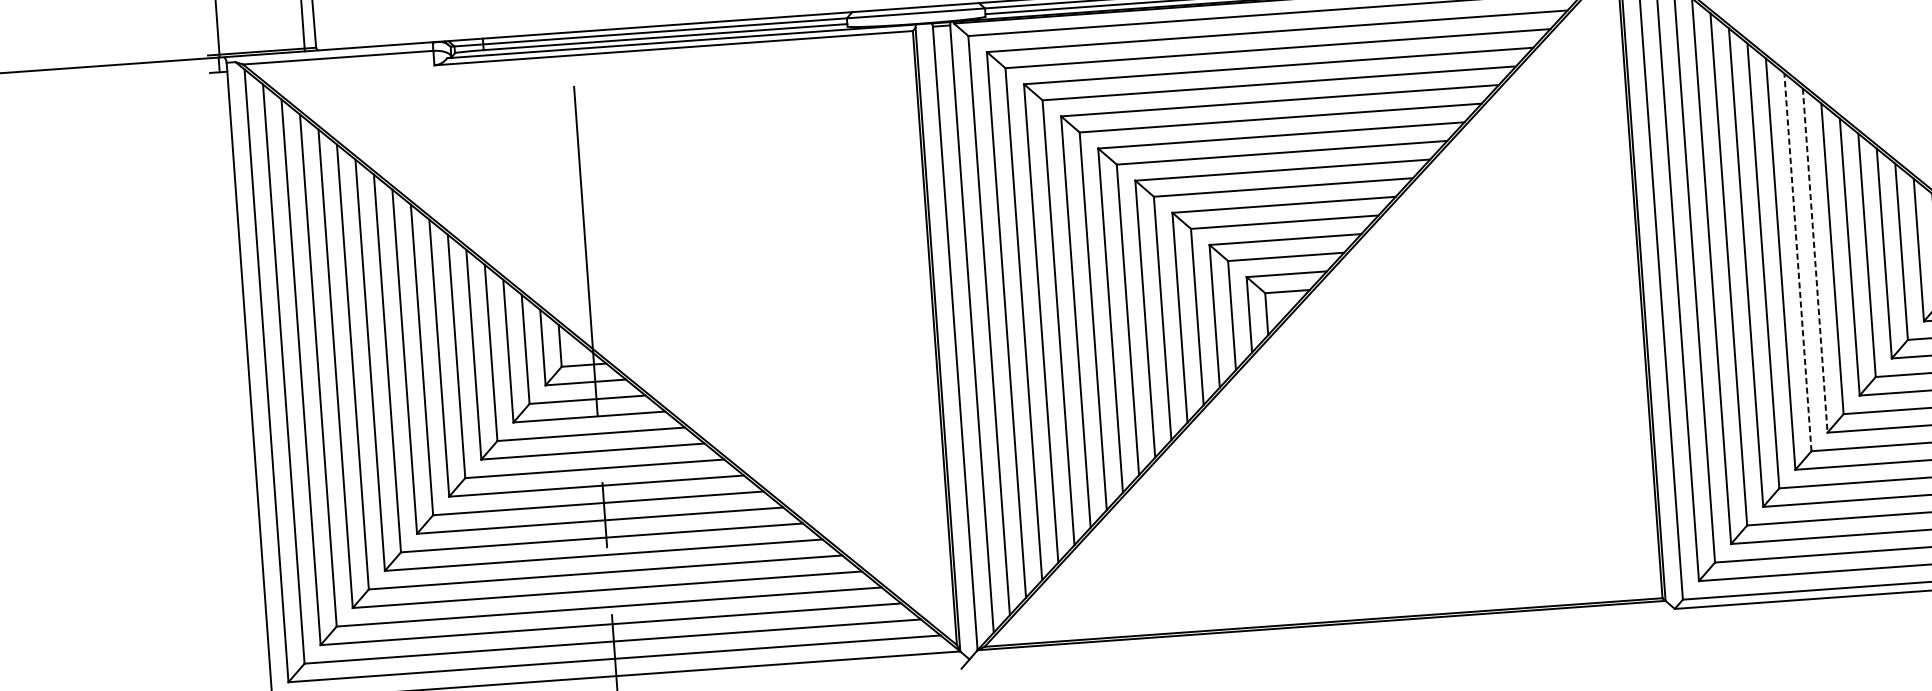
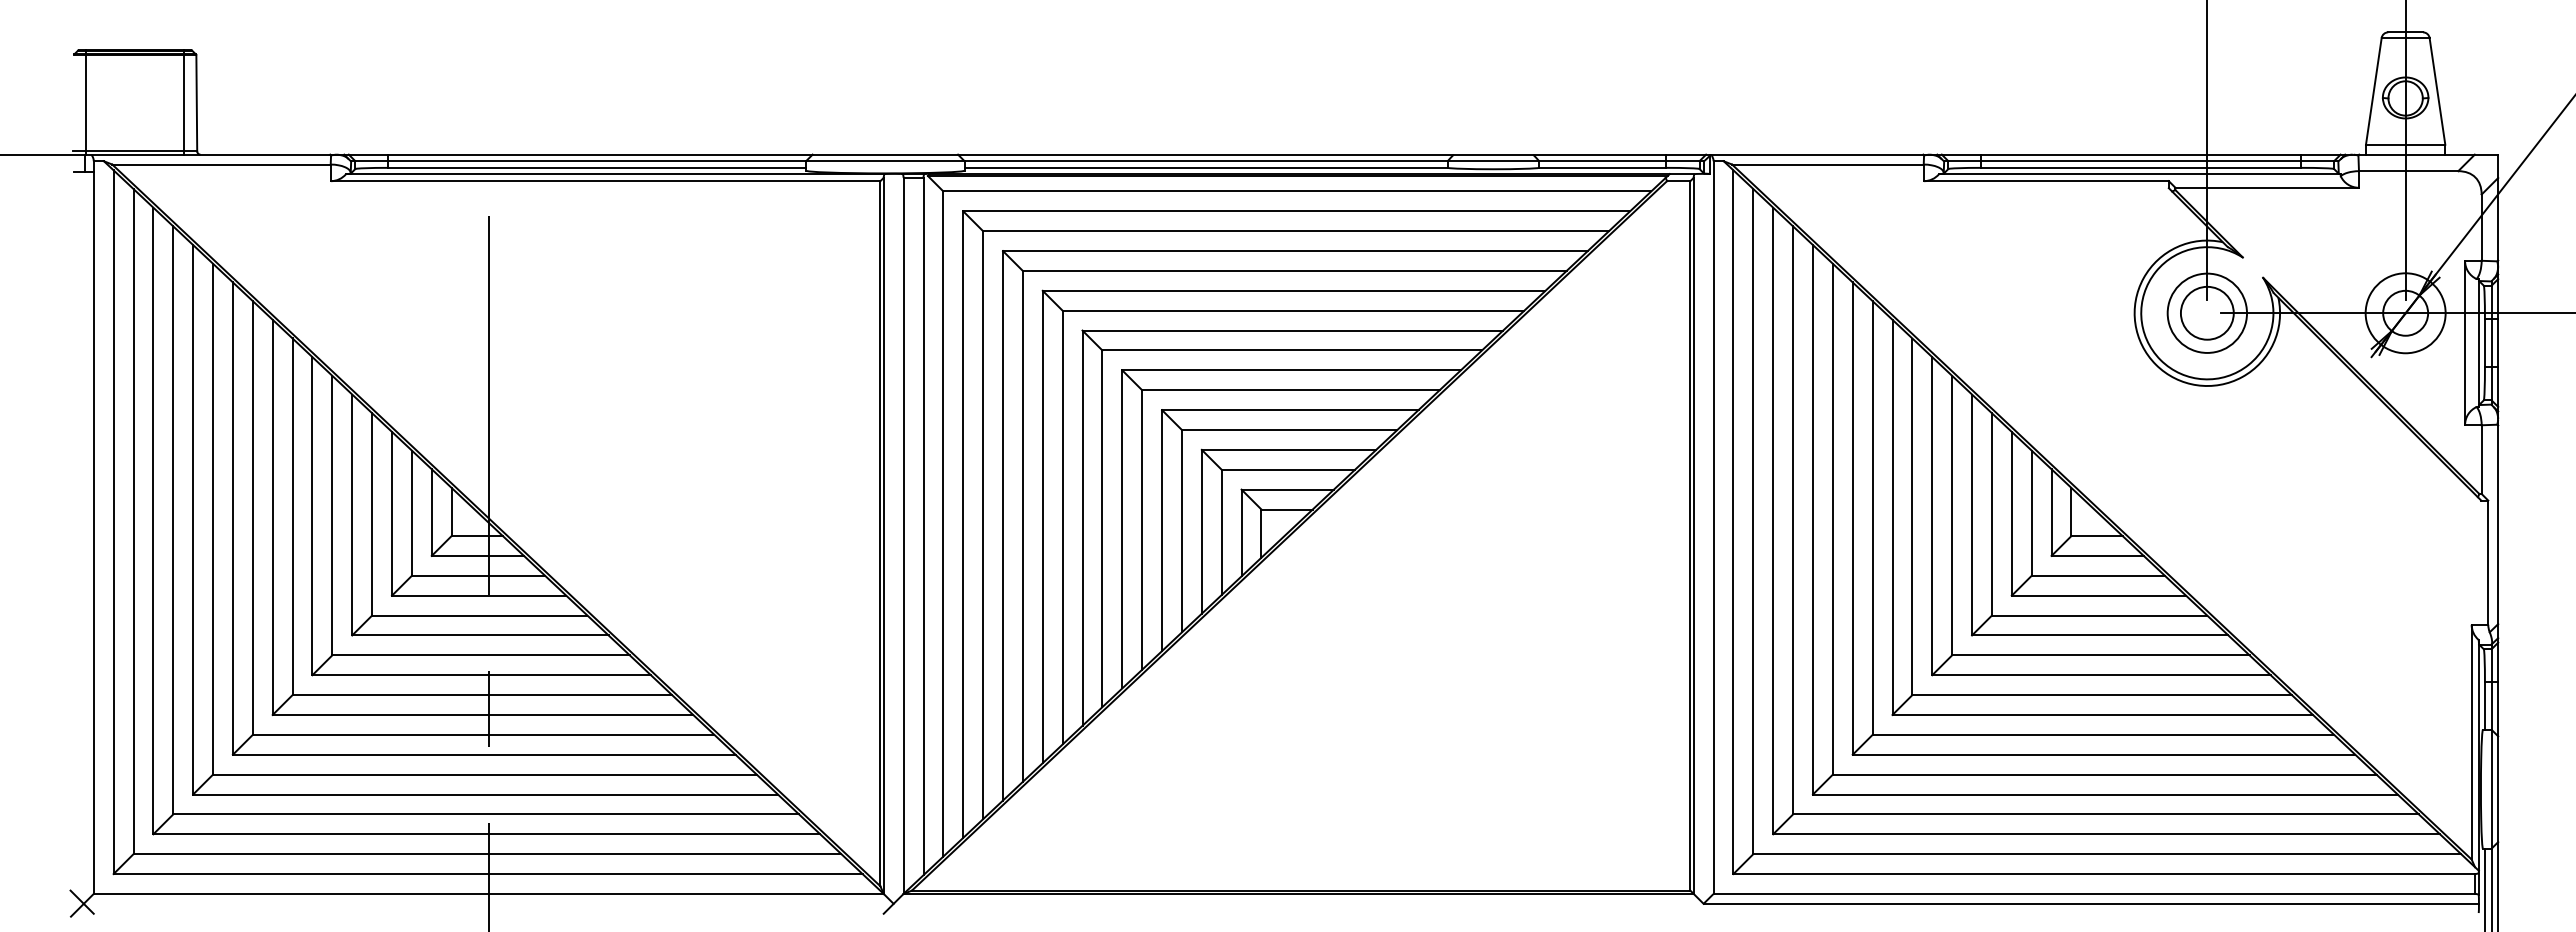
line: (1815, 260) -> (1892, 517), dashed -> solid
line: (1797, 262) -> (1872, 518), dashed -> solid

